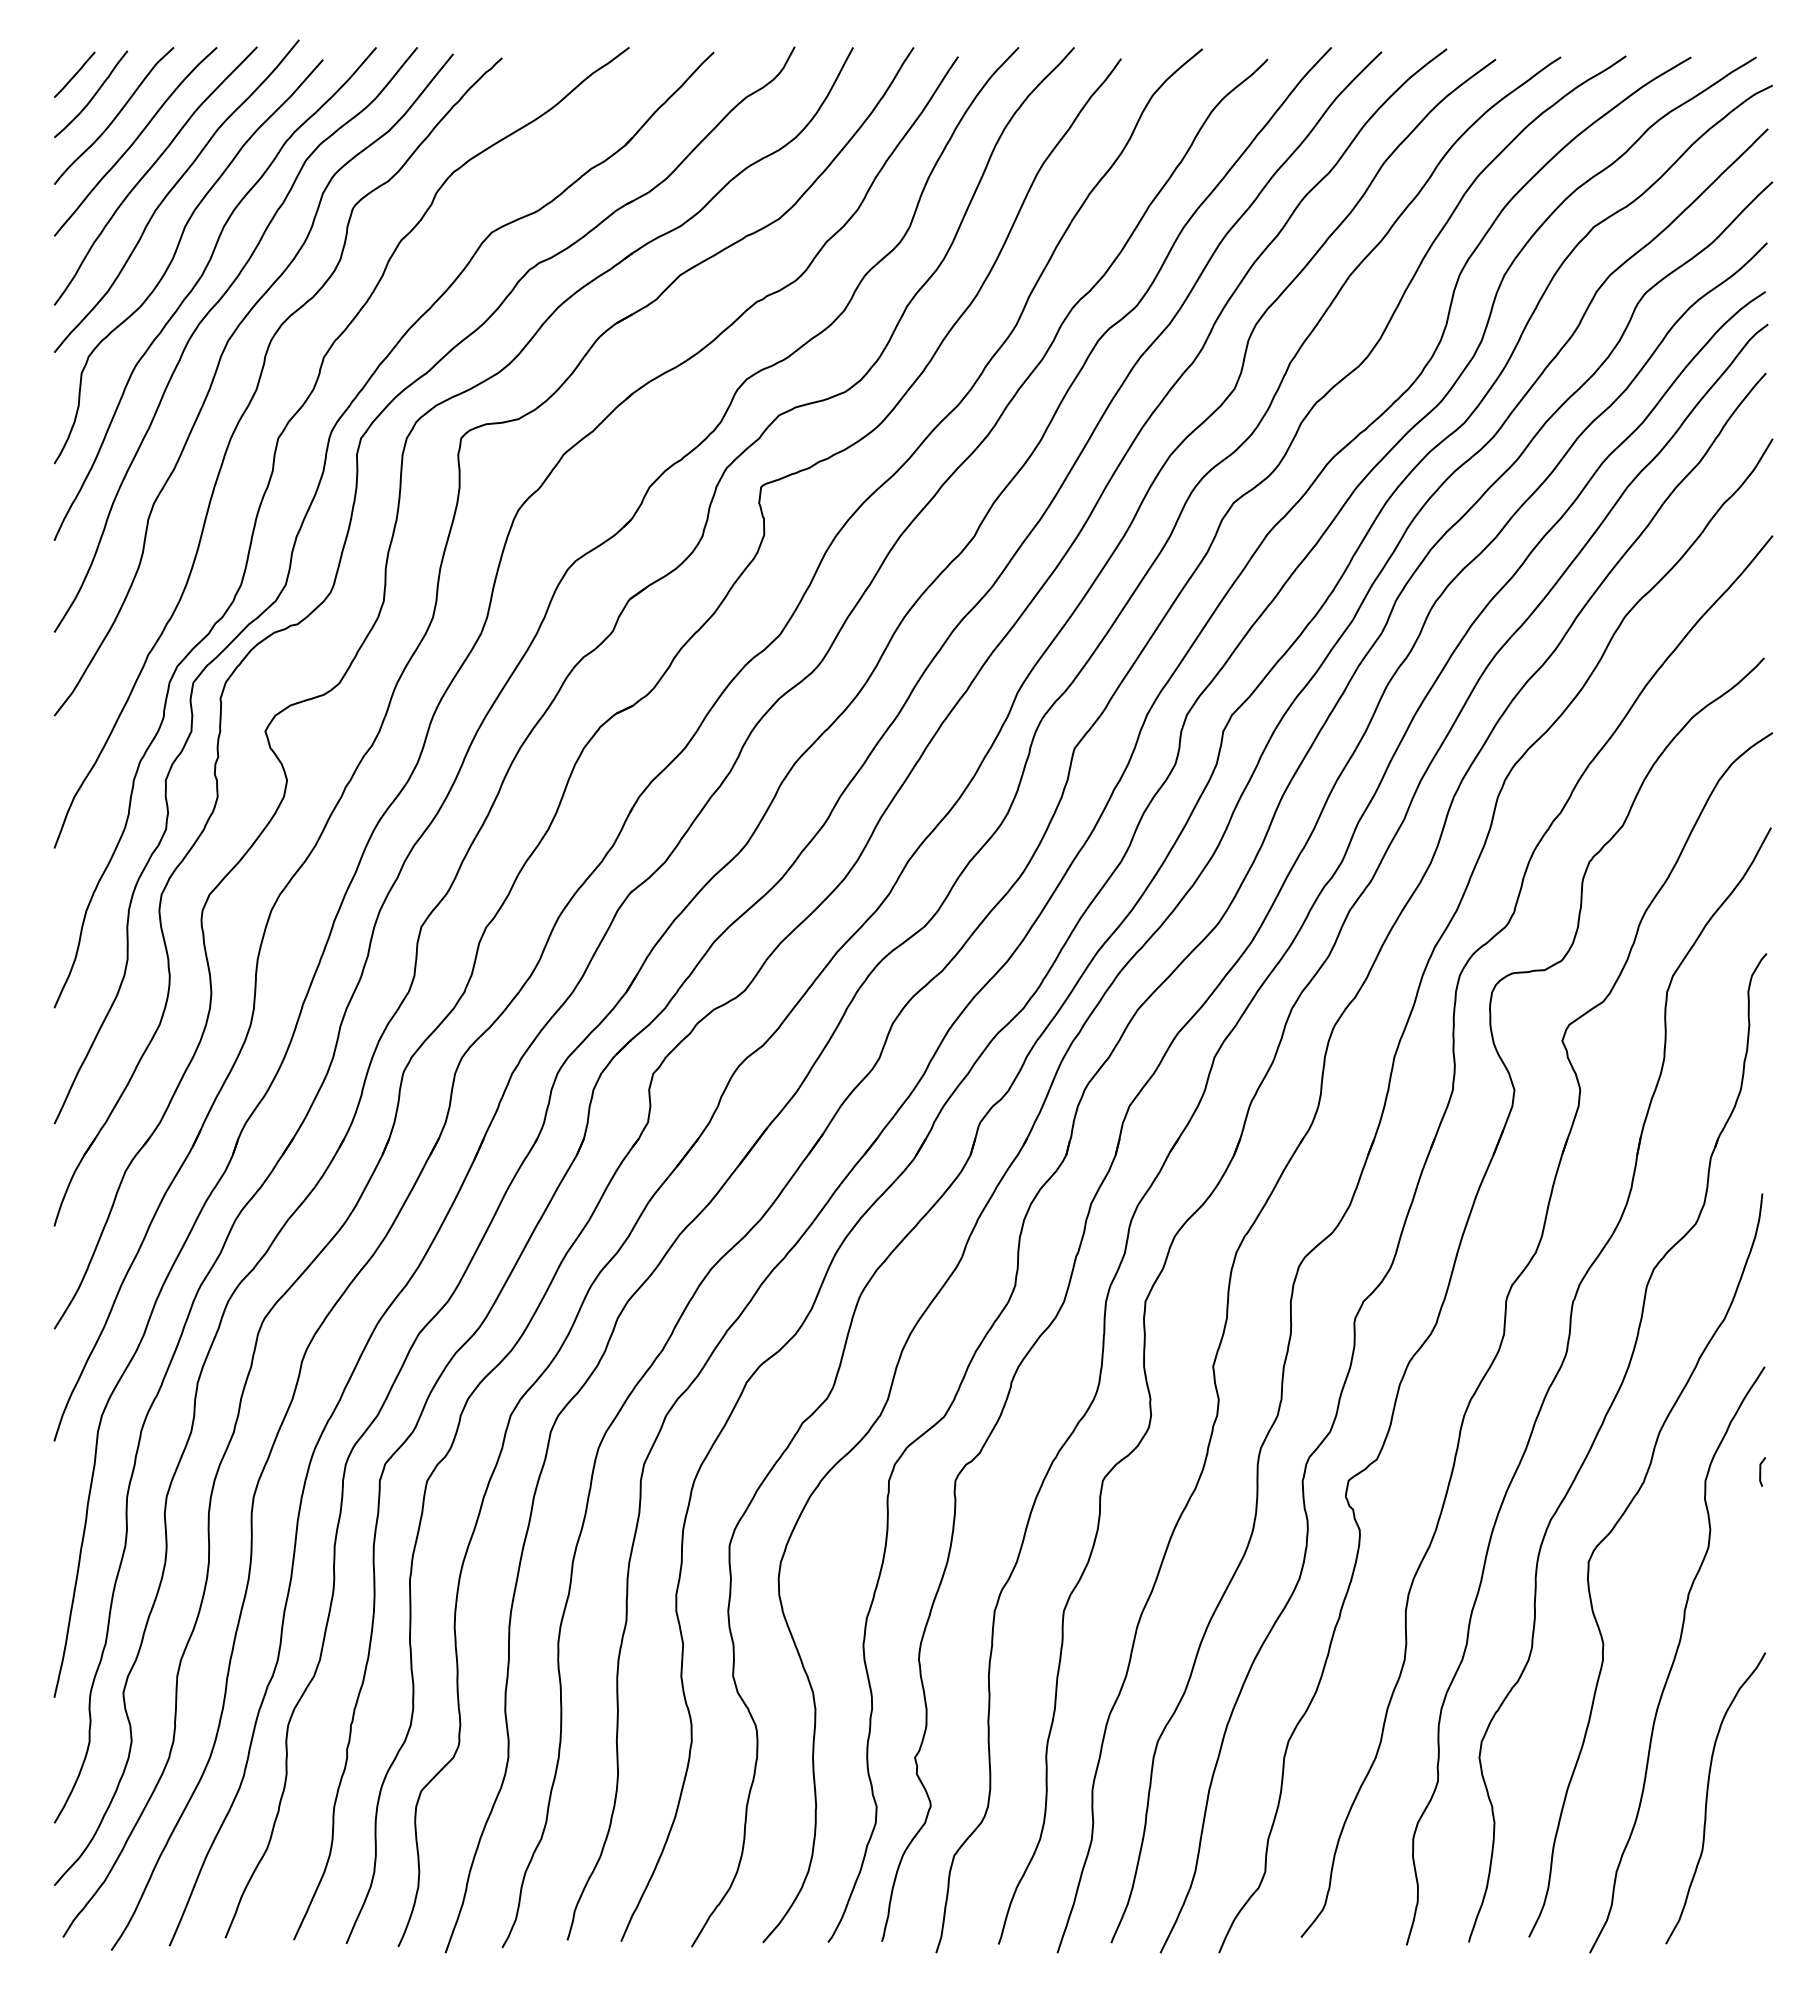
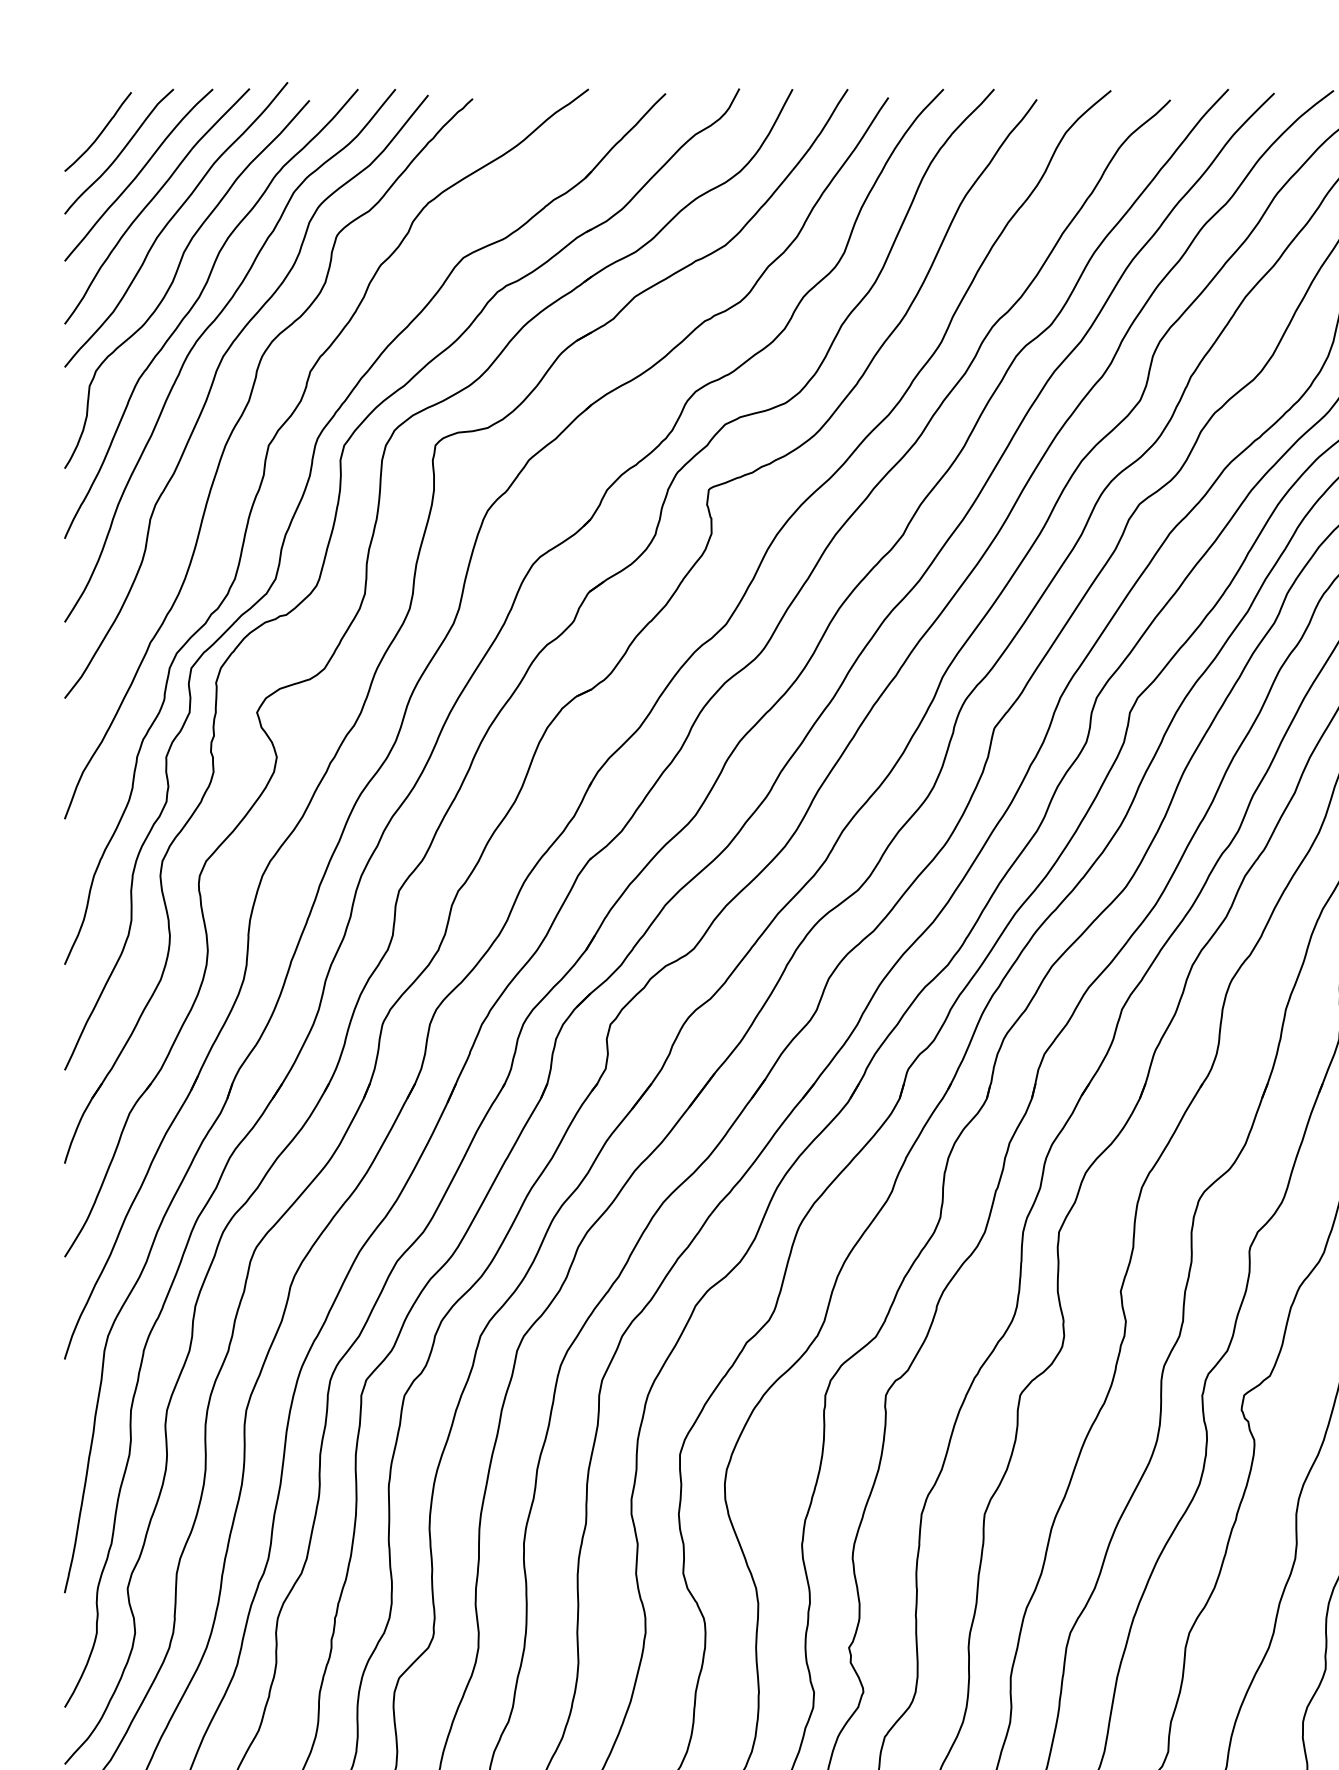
line: (74, 74) -> (83, 113), removed

